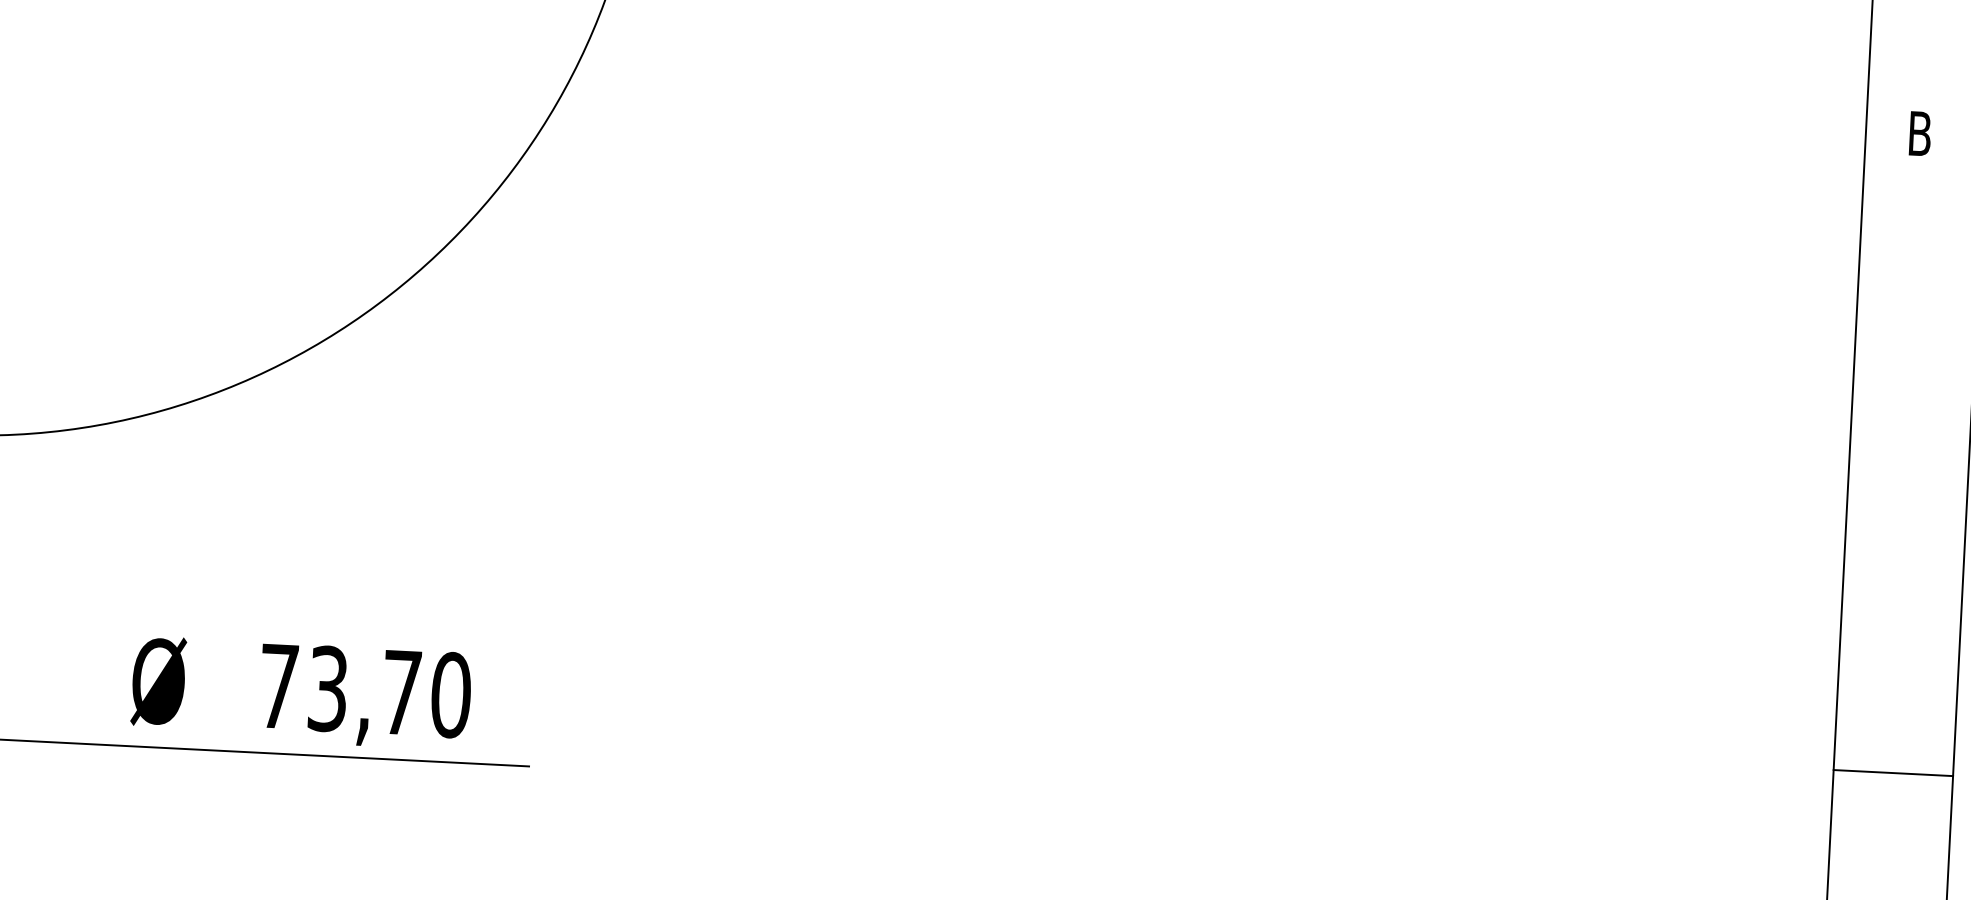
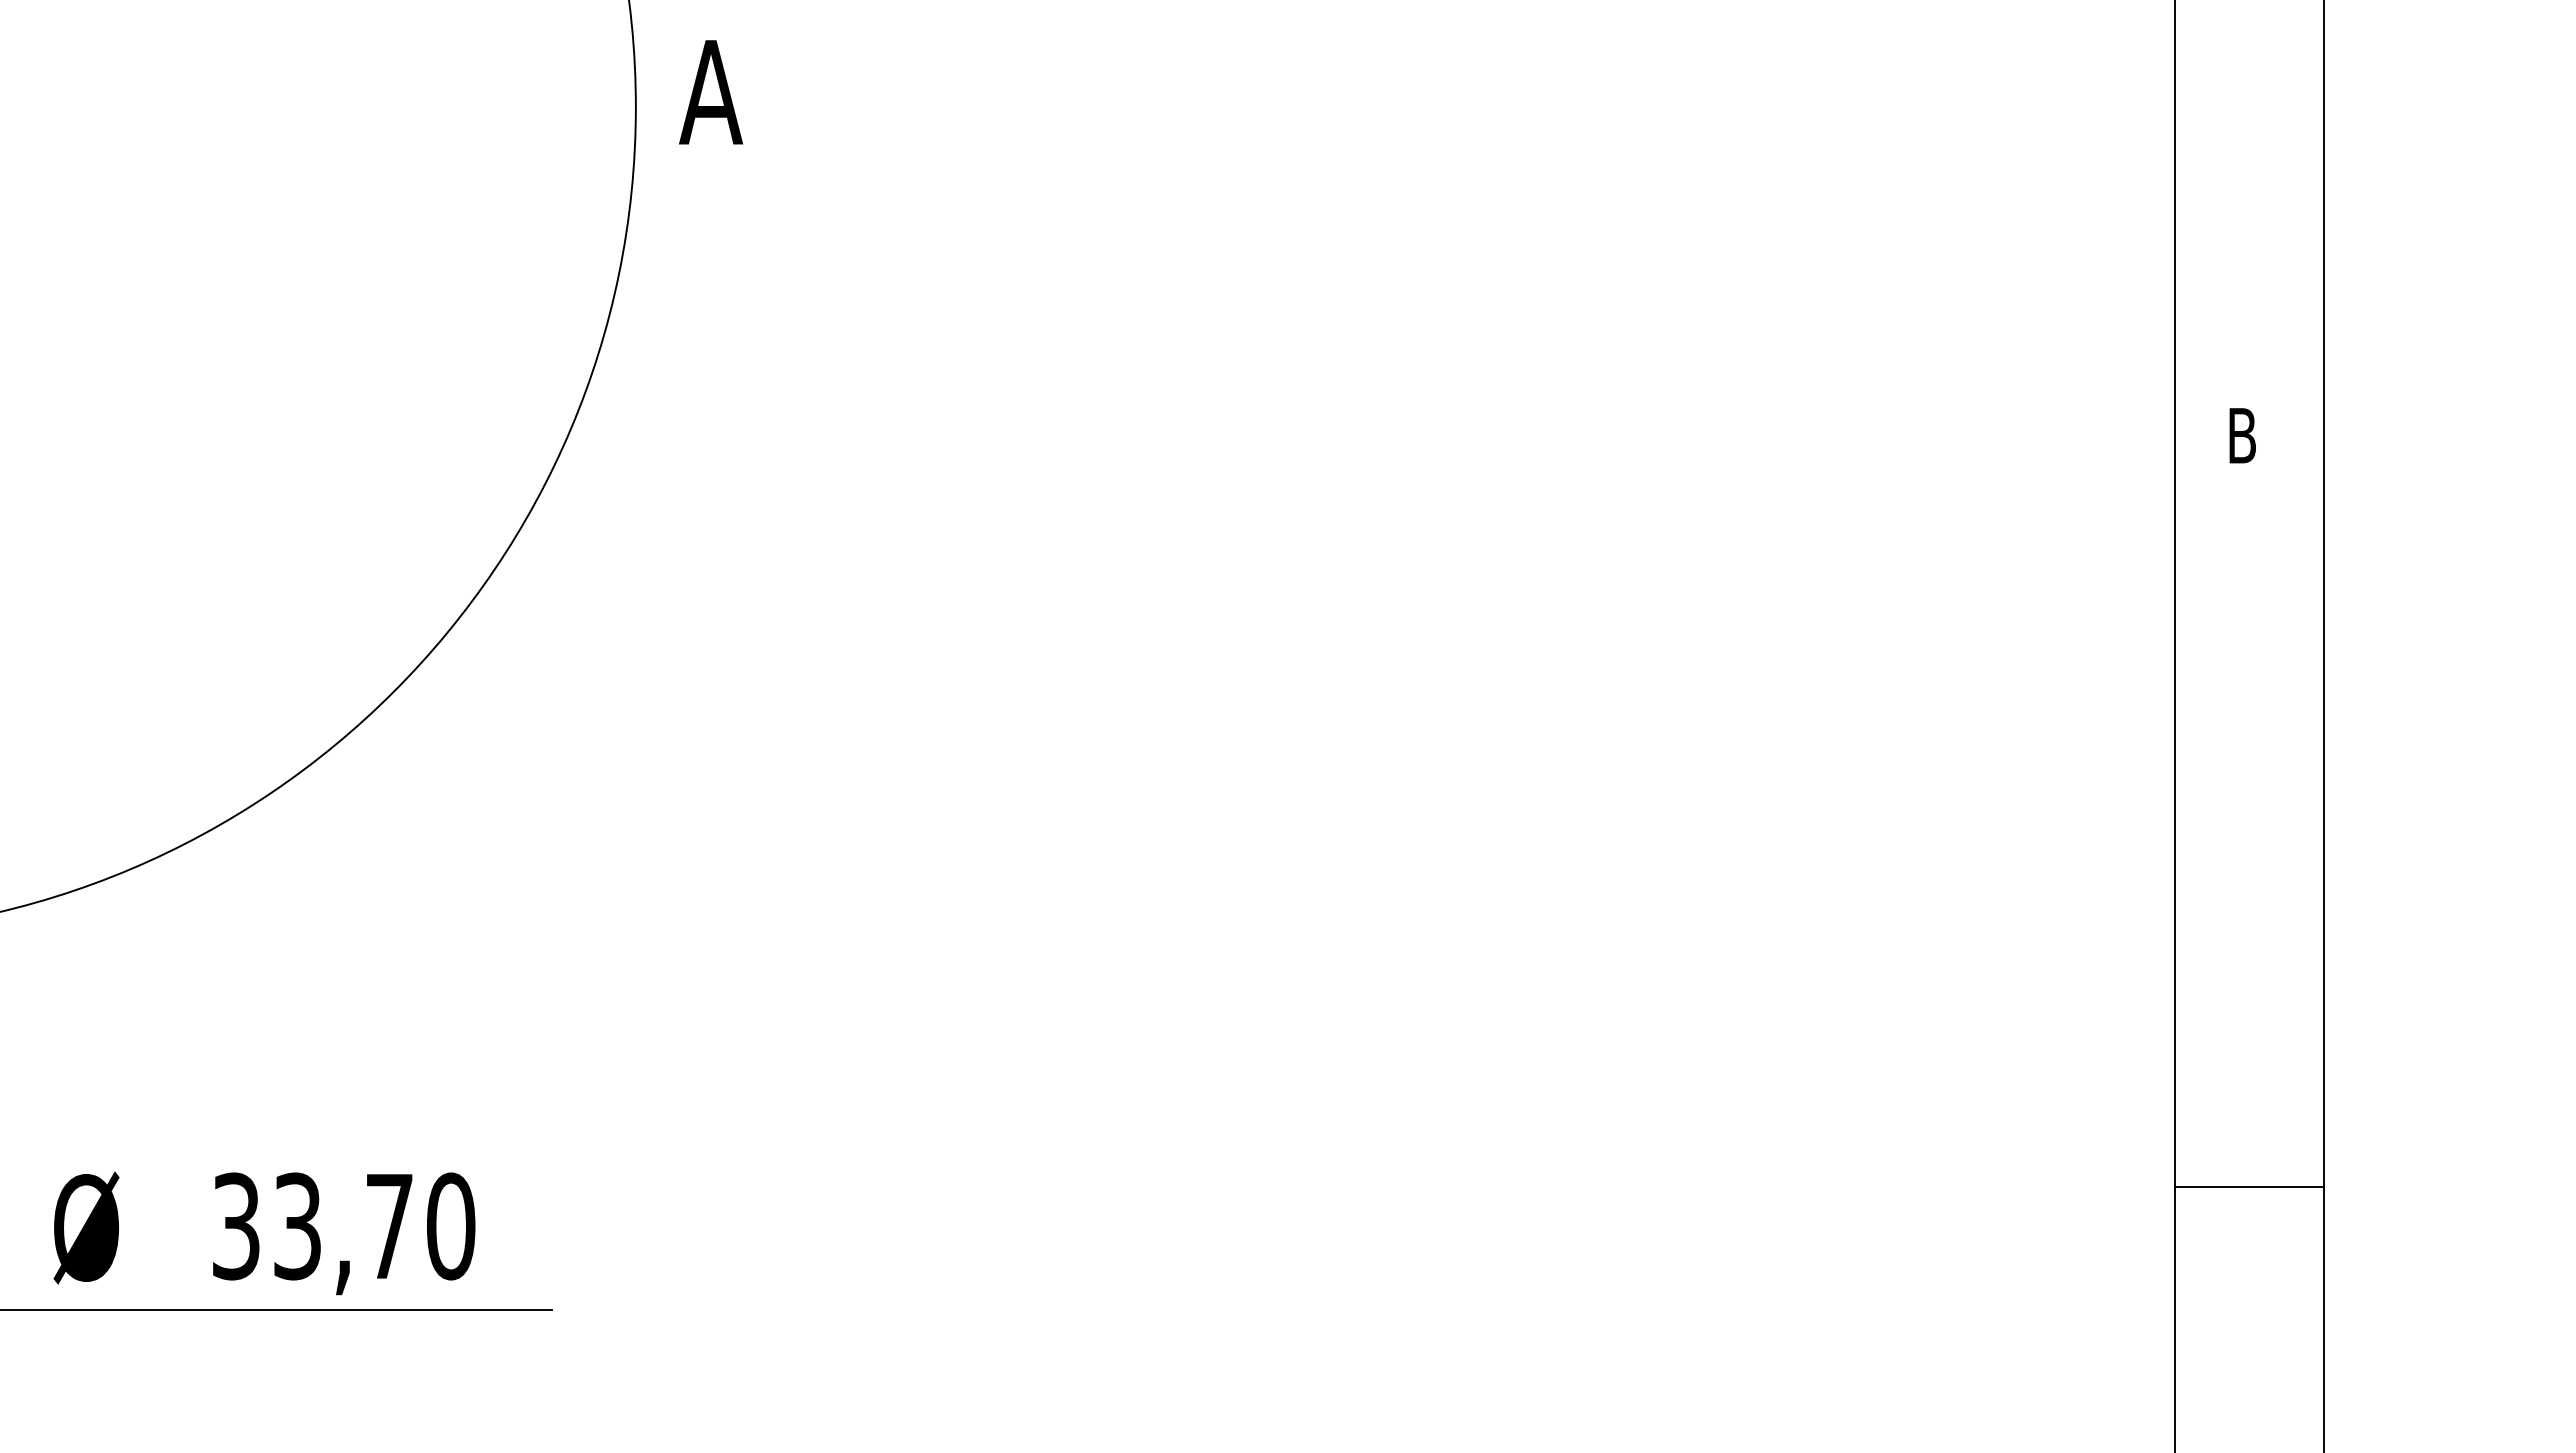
text: (279, 686) -> (236, 1226), 73,70 -> 33,70
line: (1893, 773) -> (2249, 1187), moved

